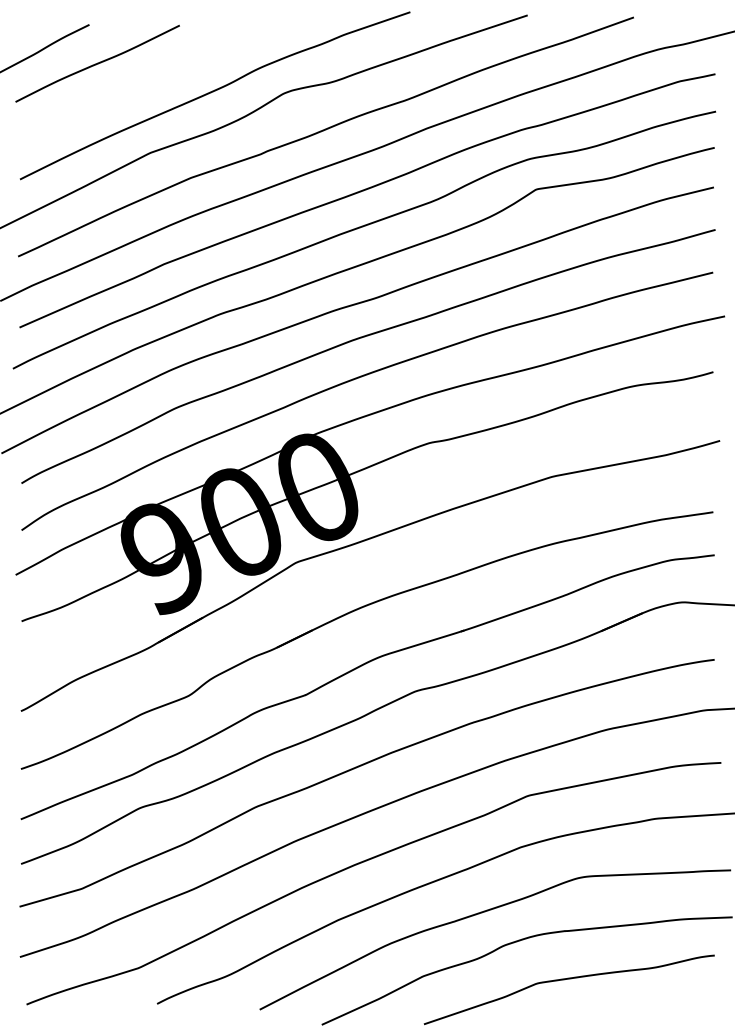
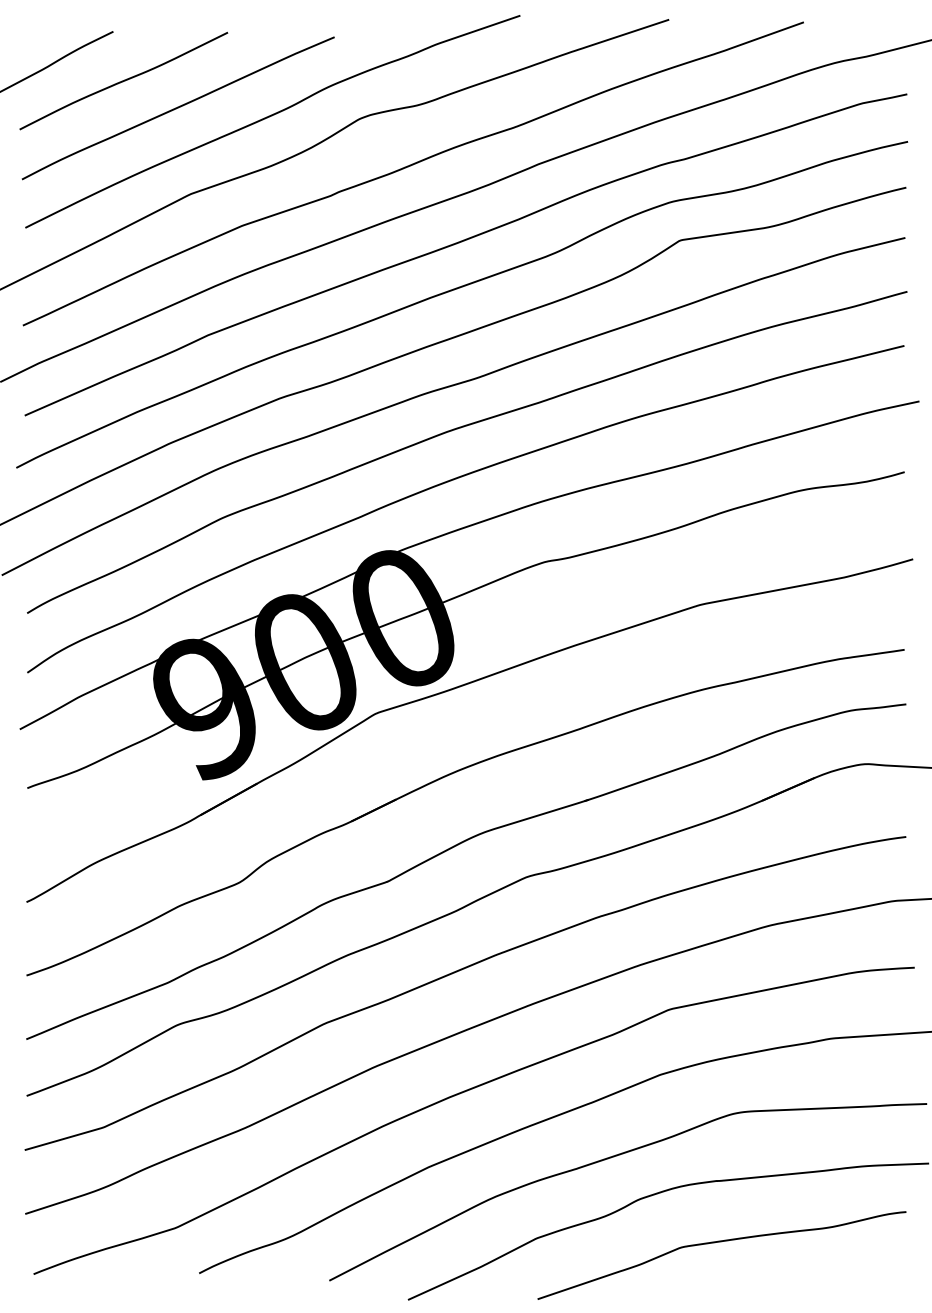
curve: (140, 84) -> (178, 107), added

